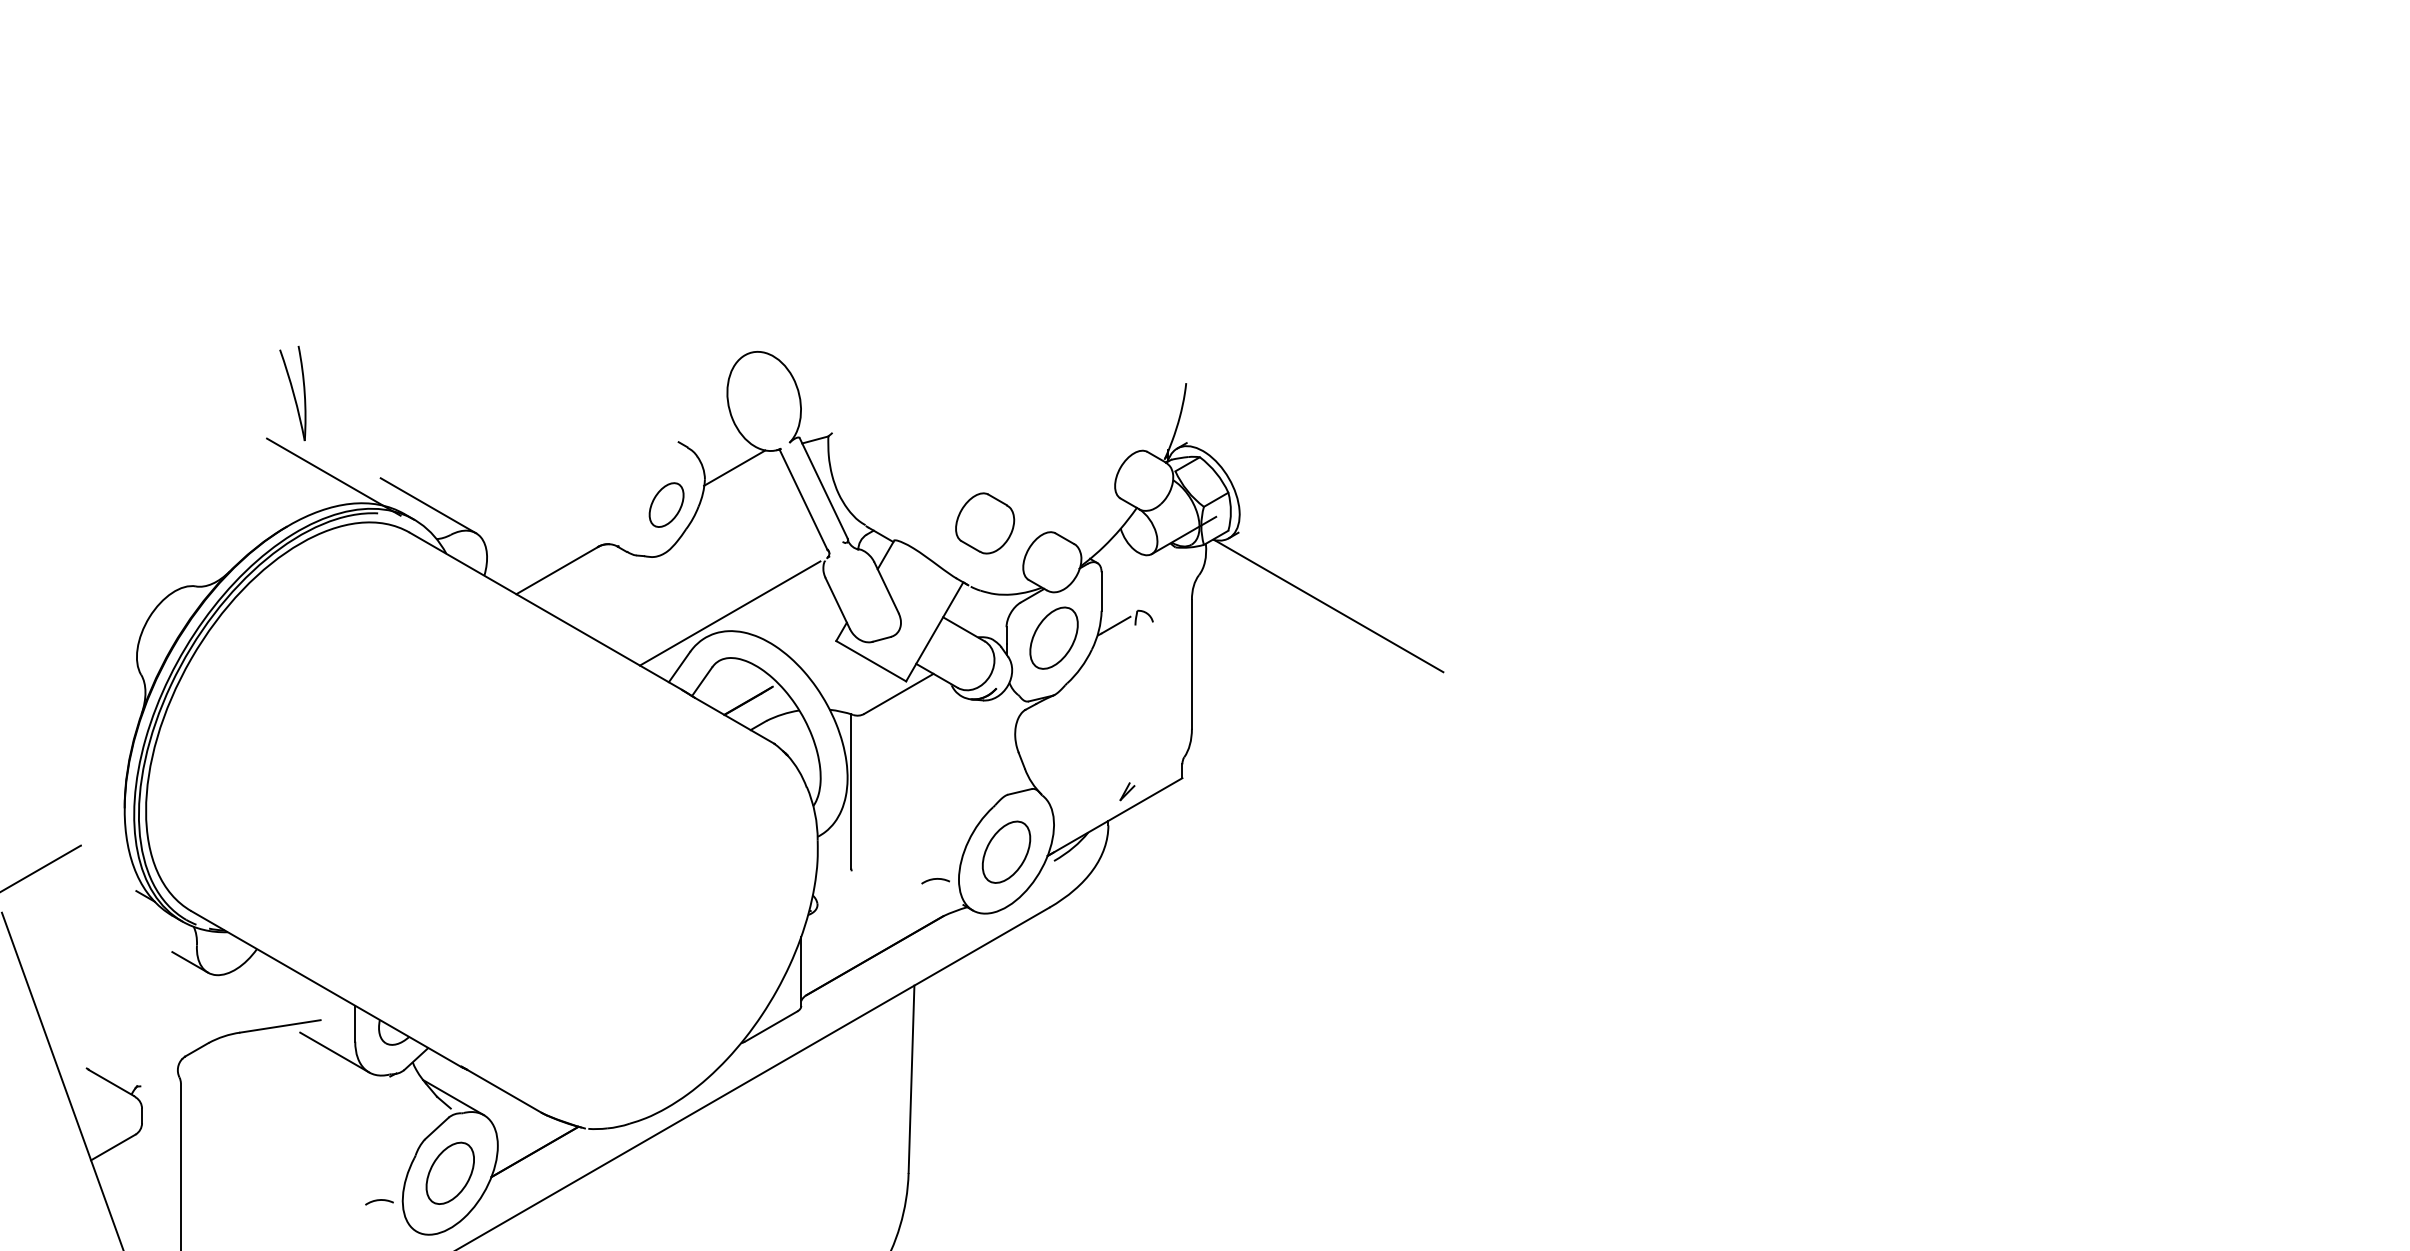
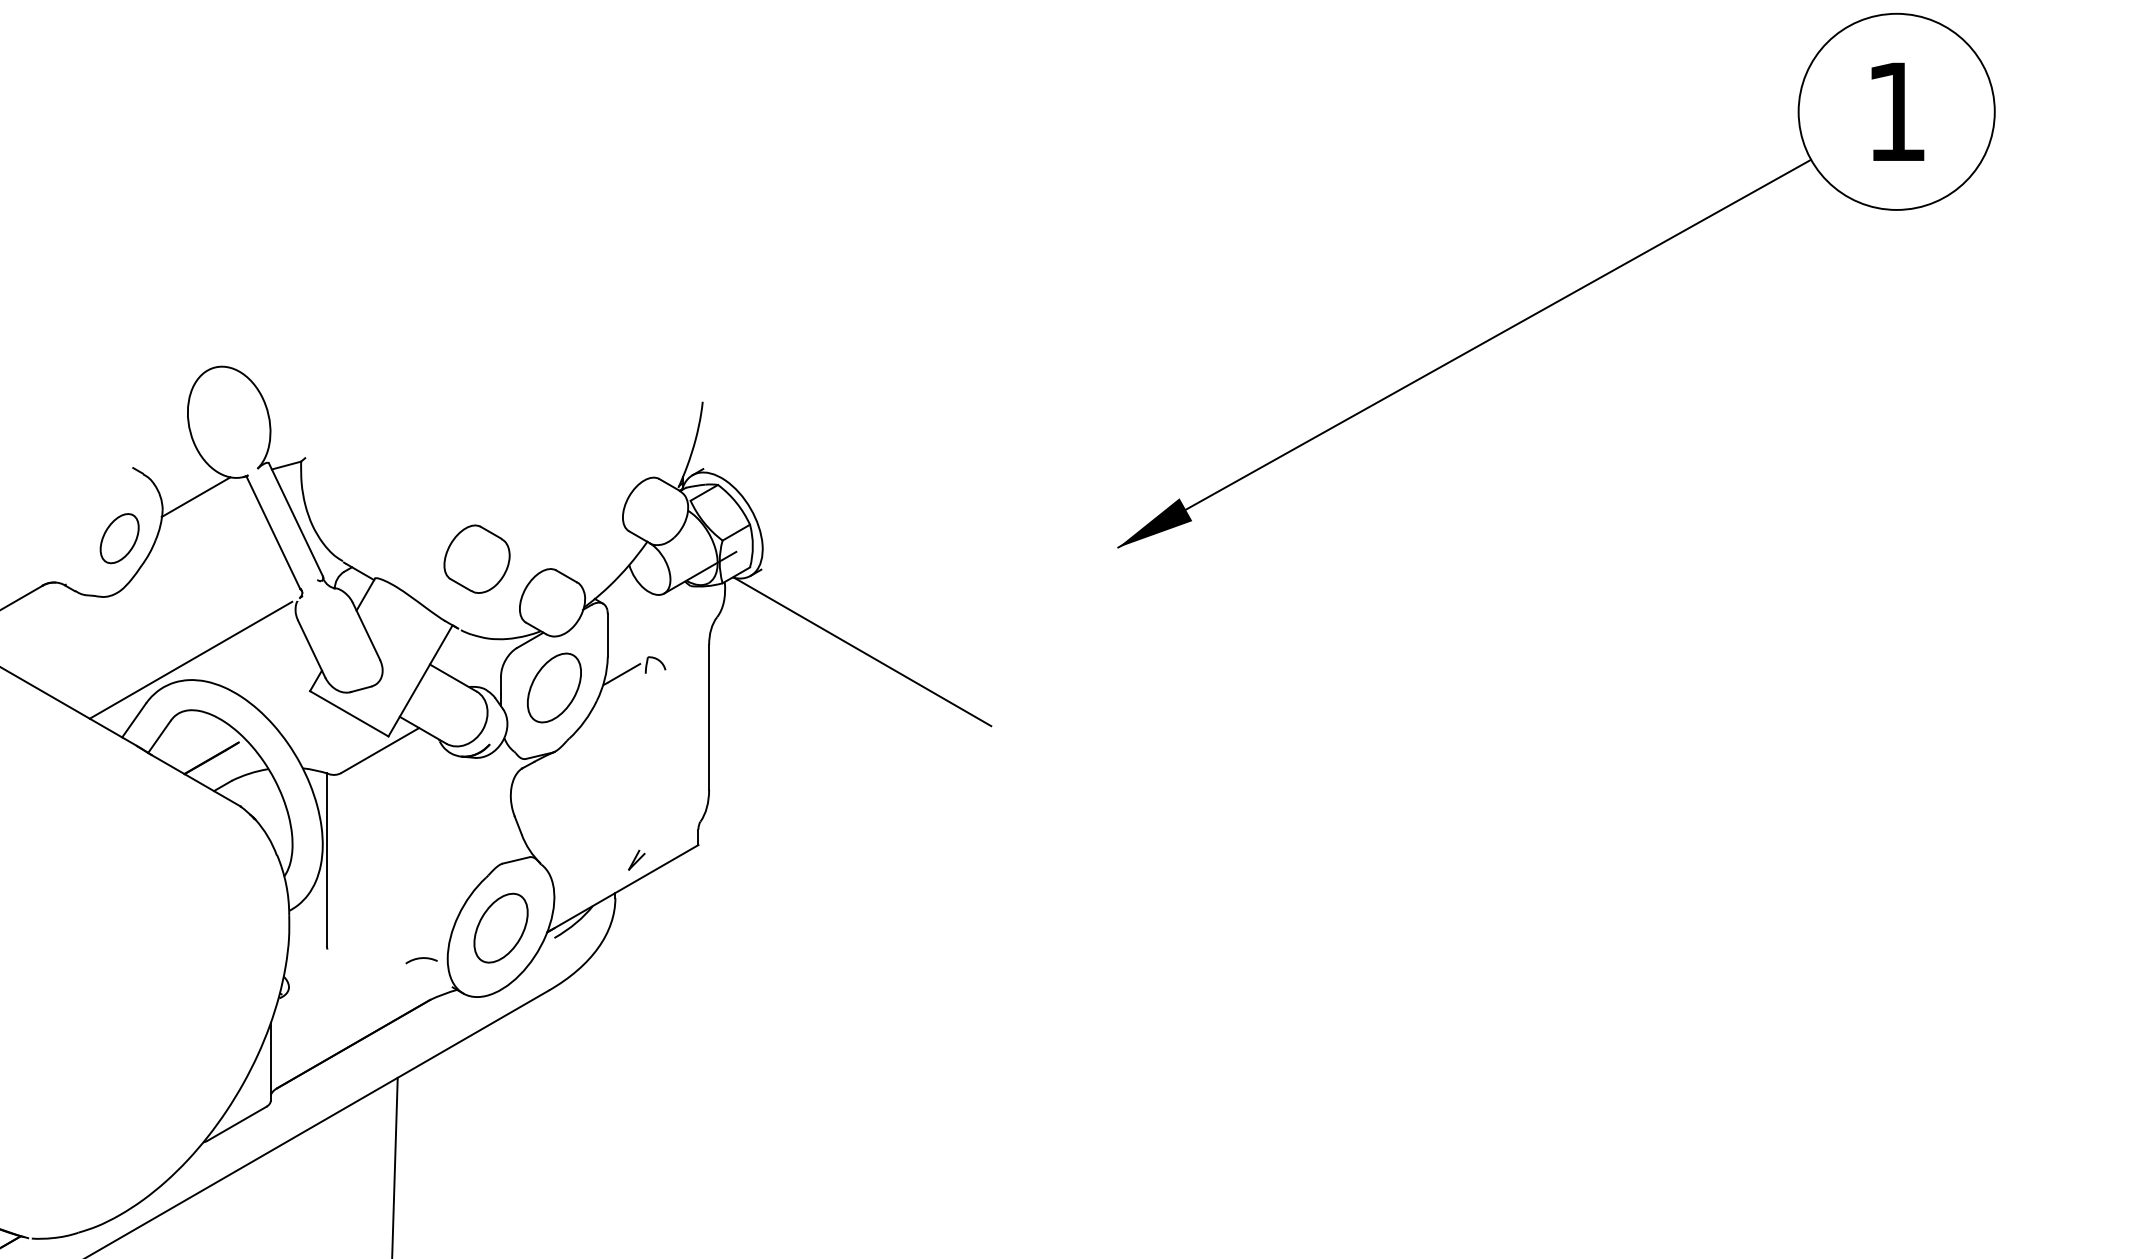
part: (1953, 289) -> (1563, 296), added

